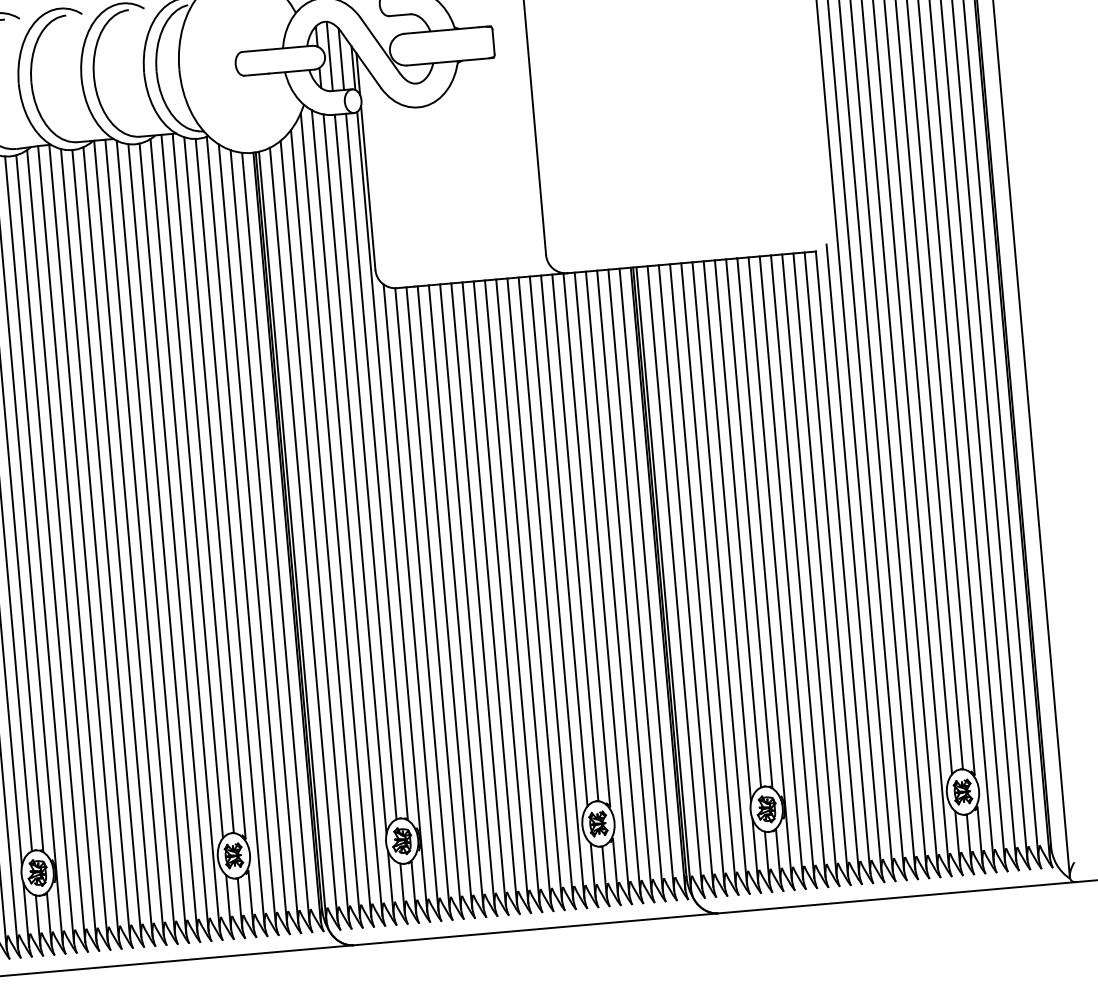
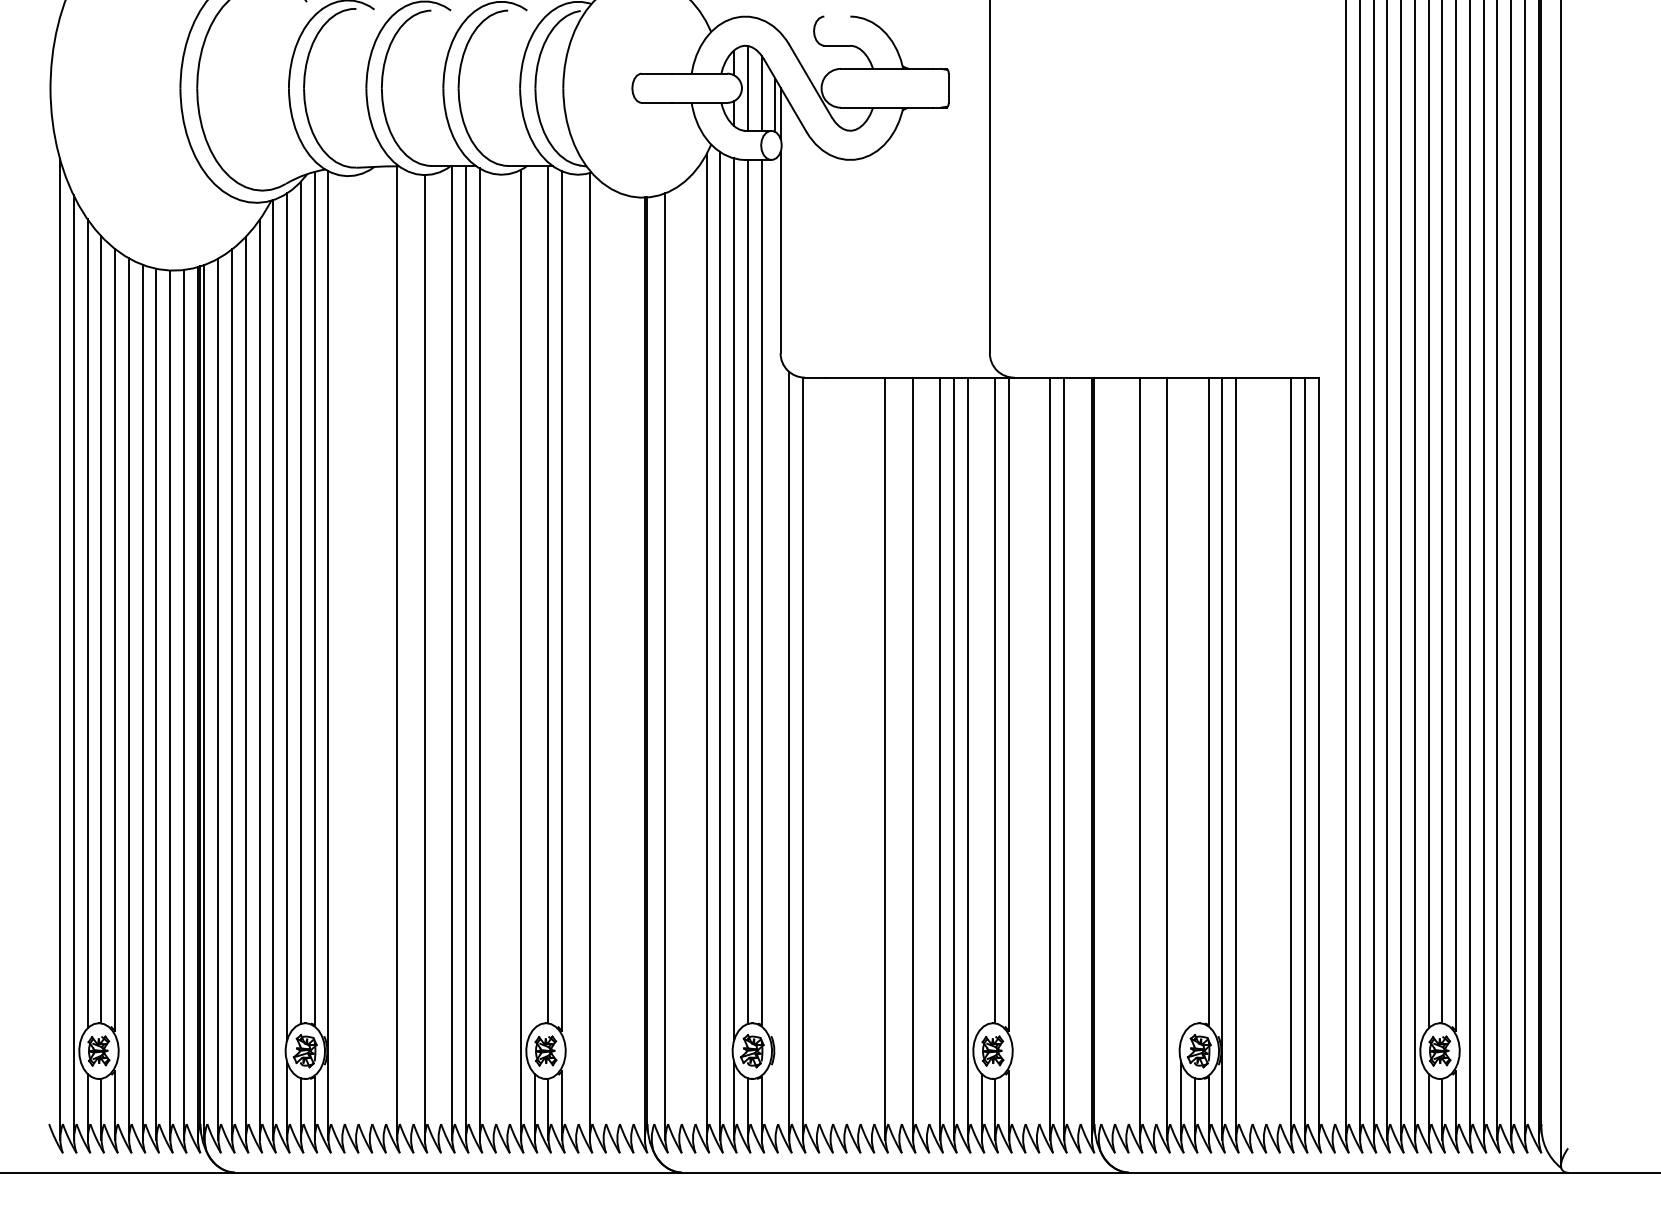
line: (192, 485) -> (534, 596), removed
line: (392, 511) -> (775, 649), removed
line: (737, 523) -> (1194, 700), removed
line: (325, 524) -> (692, 657), removed
line: (315, 529) -> (679, 662), removed
line: (727, 531) -> (1181, 708), removed
line: (229, 532) -> (575, 657), removed
line: (253, 534) -> (603, 661), removed
line: (264, 536) -> (617, 665), removed
line: (292, 536) -> (651, 668), removed
line: (162, 537) -> (493, 656), removed
line: (174, 537) -> (507, 657), removed
line: (275, 537) -> (630, 668), removed
line: (564, 540) -> (981, 702), removed
line: (118, 541) -> (438, 656), removed
line: (73, 543) -> (383, 653), removed
line: (95, 543) -> (410, 656), removed
line: (61, 545) -> (369, 655), removed
line: (50, 548) -> (355, 657), removed
line: (39, 549) -> (342, 657), removed
line: (854, 558) -> (1332, 755), removed
line: (809, 565) -> (1277, 758), removed
line: (798, 566) -> (1263, 758), removed
line: (786, 567) -> (1249, 758), removed
line: (708, 573) -> (1153, 758), removed
line: (686, 575) -> (1126, 758), removed
line: (675, 576) -> (1112, 758), removed
line: (663, 577) -> (1098, 758), removed
line: (646, 579) -> (1077, 758), removed
line: (613, 582) -> (1036, 758), removed
line: (601, 583) -> (1022, 758), removed
line: (523, 590) -> (926, 758), removed
line: (501, 592) -> (899, 758), removed
line: (478, 594) -> (871, 758), removed
line: (456, 595) -> (844, 758), removed
line: (467, 595) -> (857, 758), removed
line: (445, 596) -> (830, 758), removed
line: (433, 597) -> (816, 758), removed

